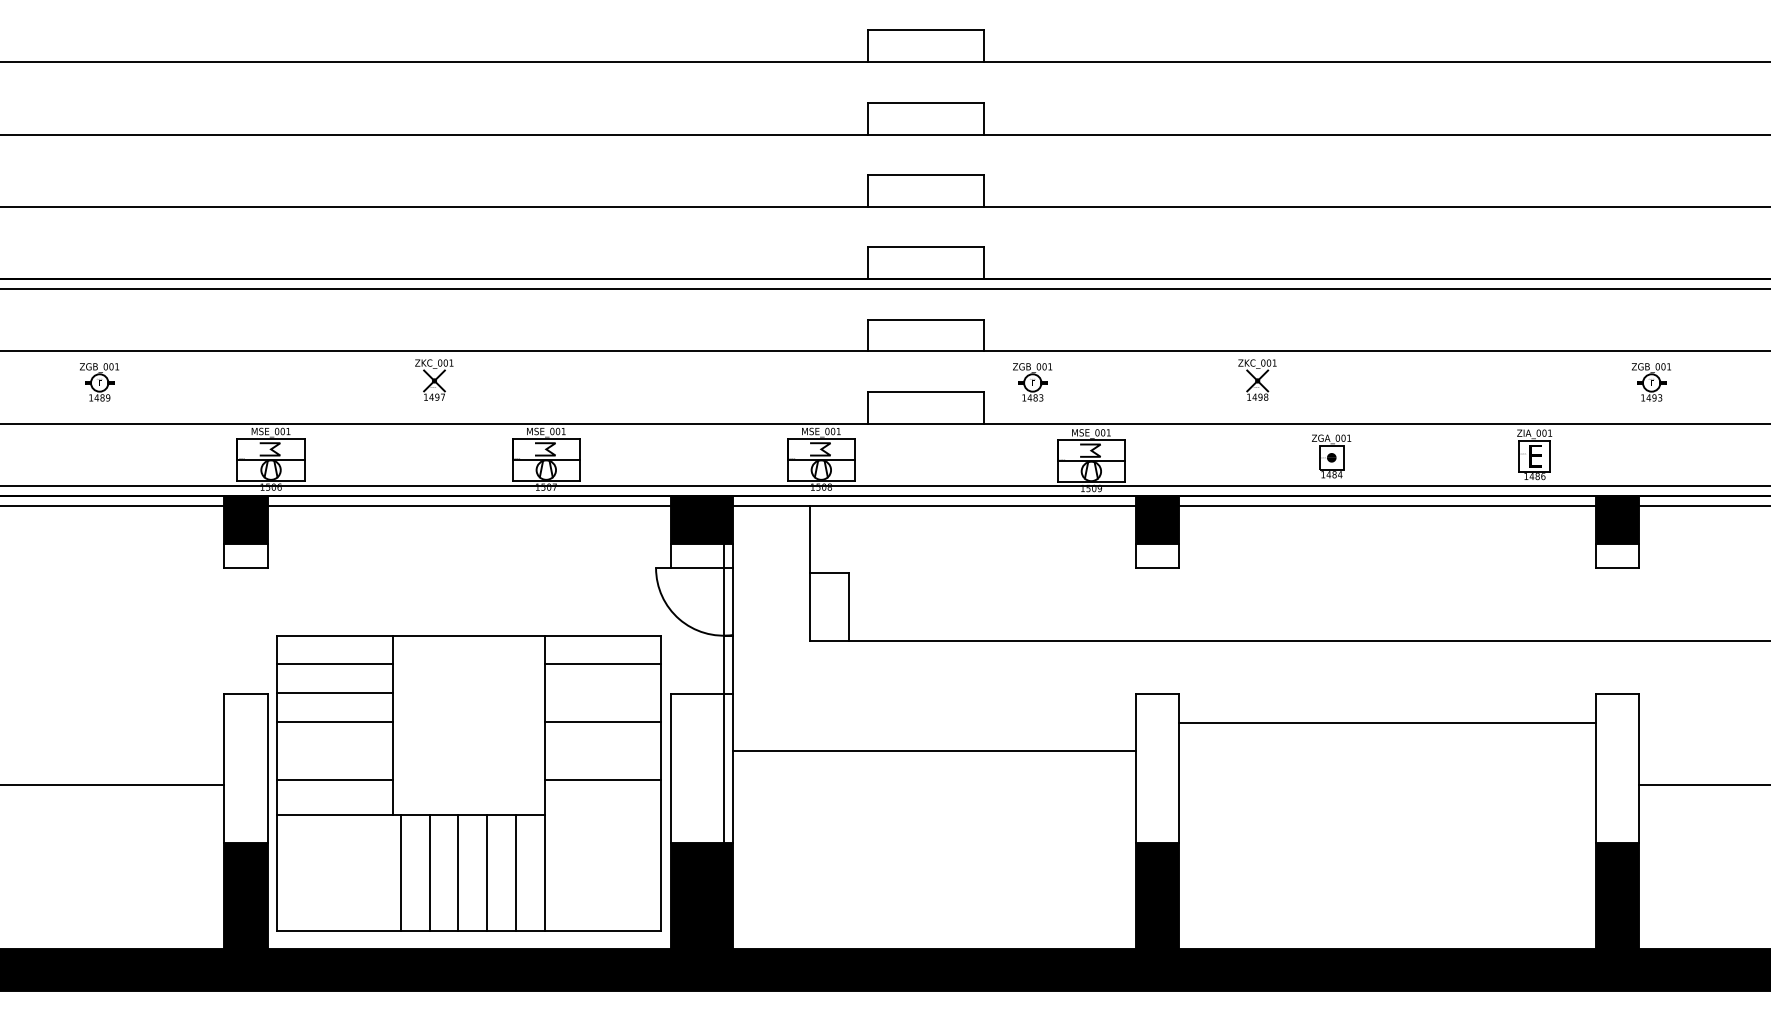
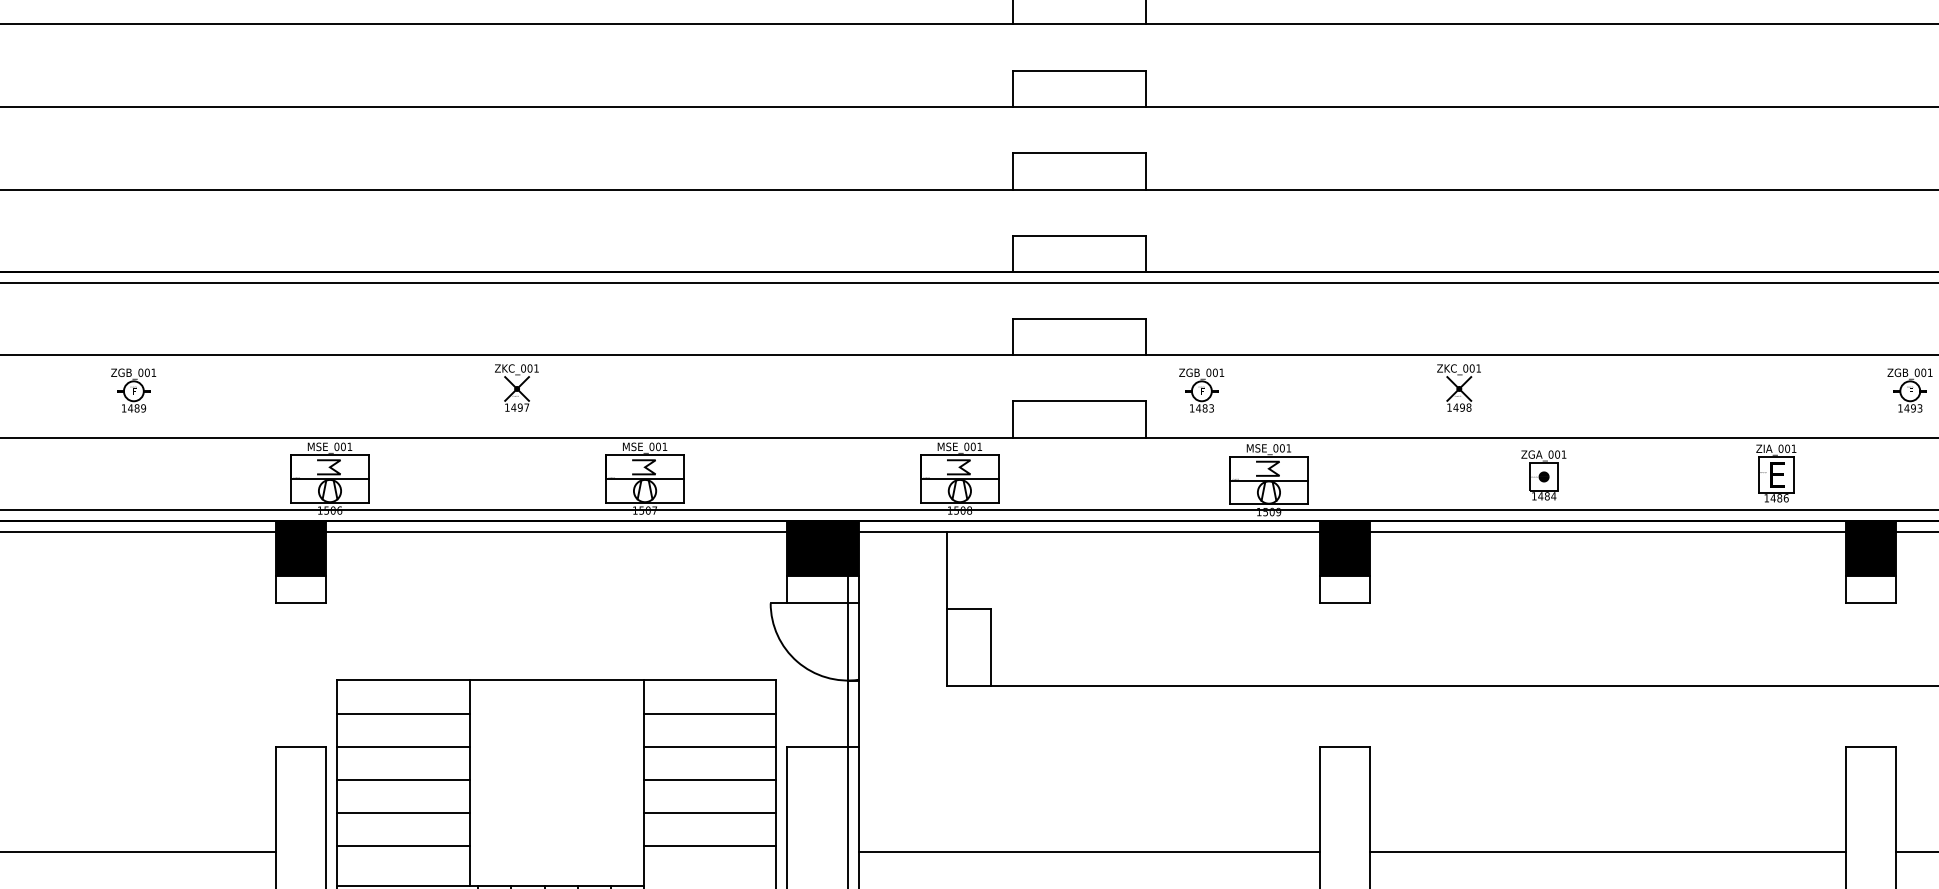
line: (602, 693) -> (709, 746), added
line: (1387, 723) -> (1607, 852), moved
line: (334, 751) -> (402, 813), added
line: (602, 751) -> (709, 813), added
line: (934, 751) -> (1089, 852), moved

